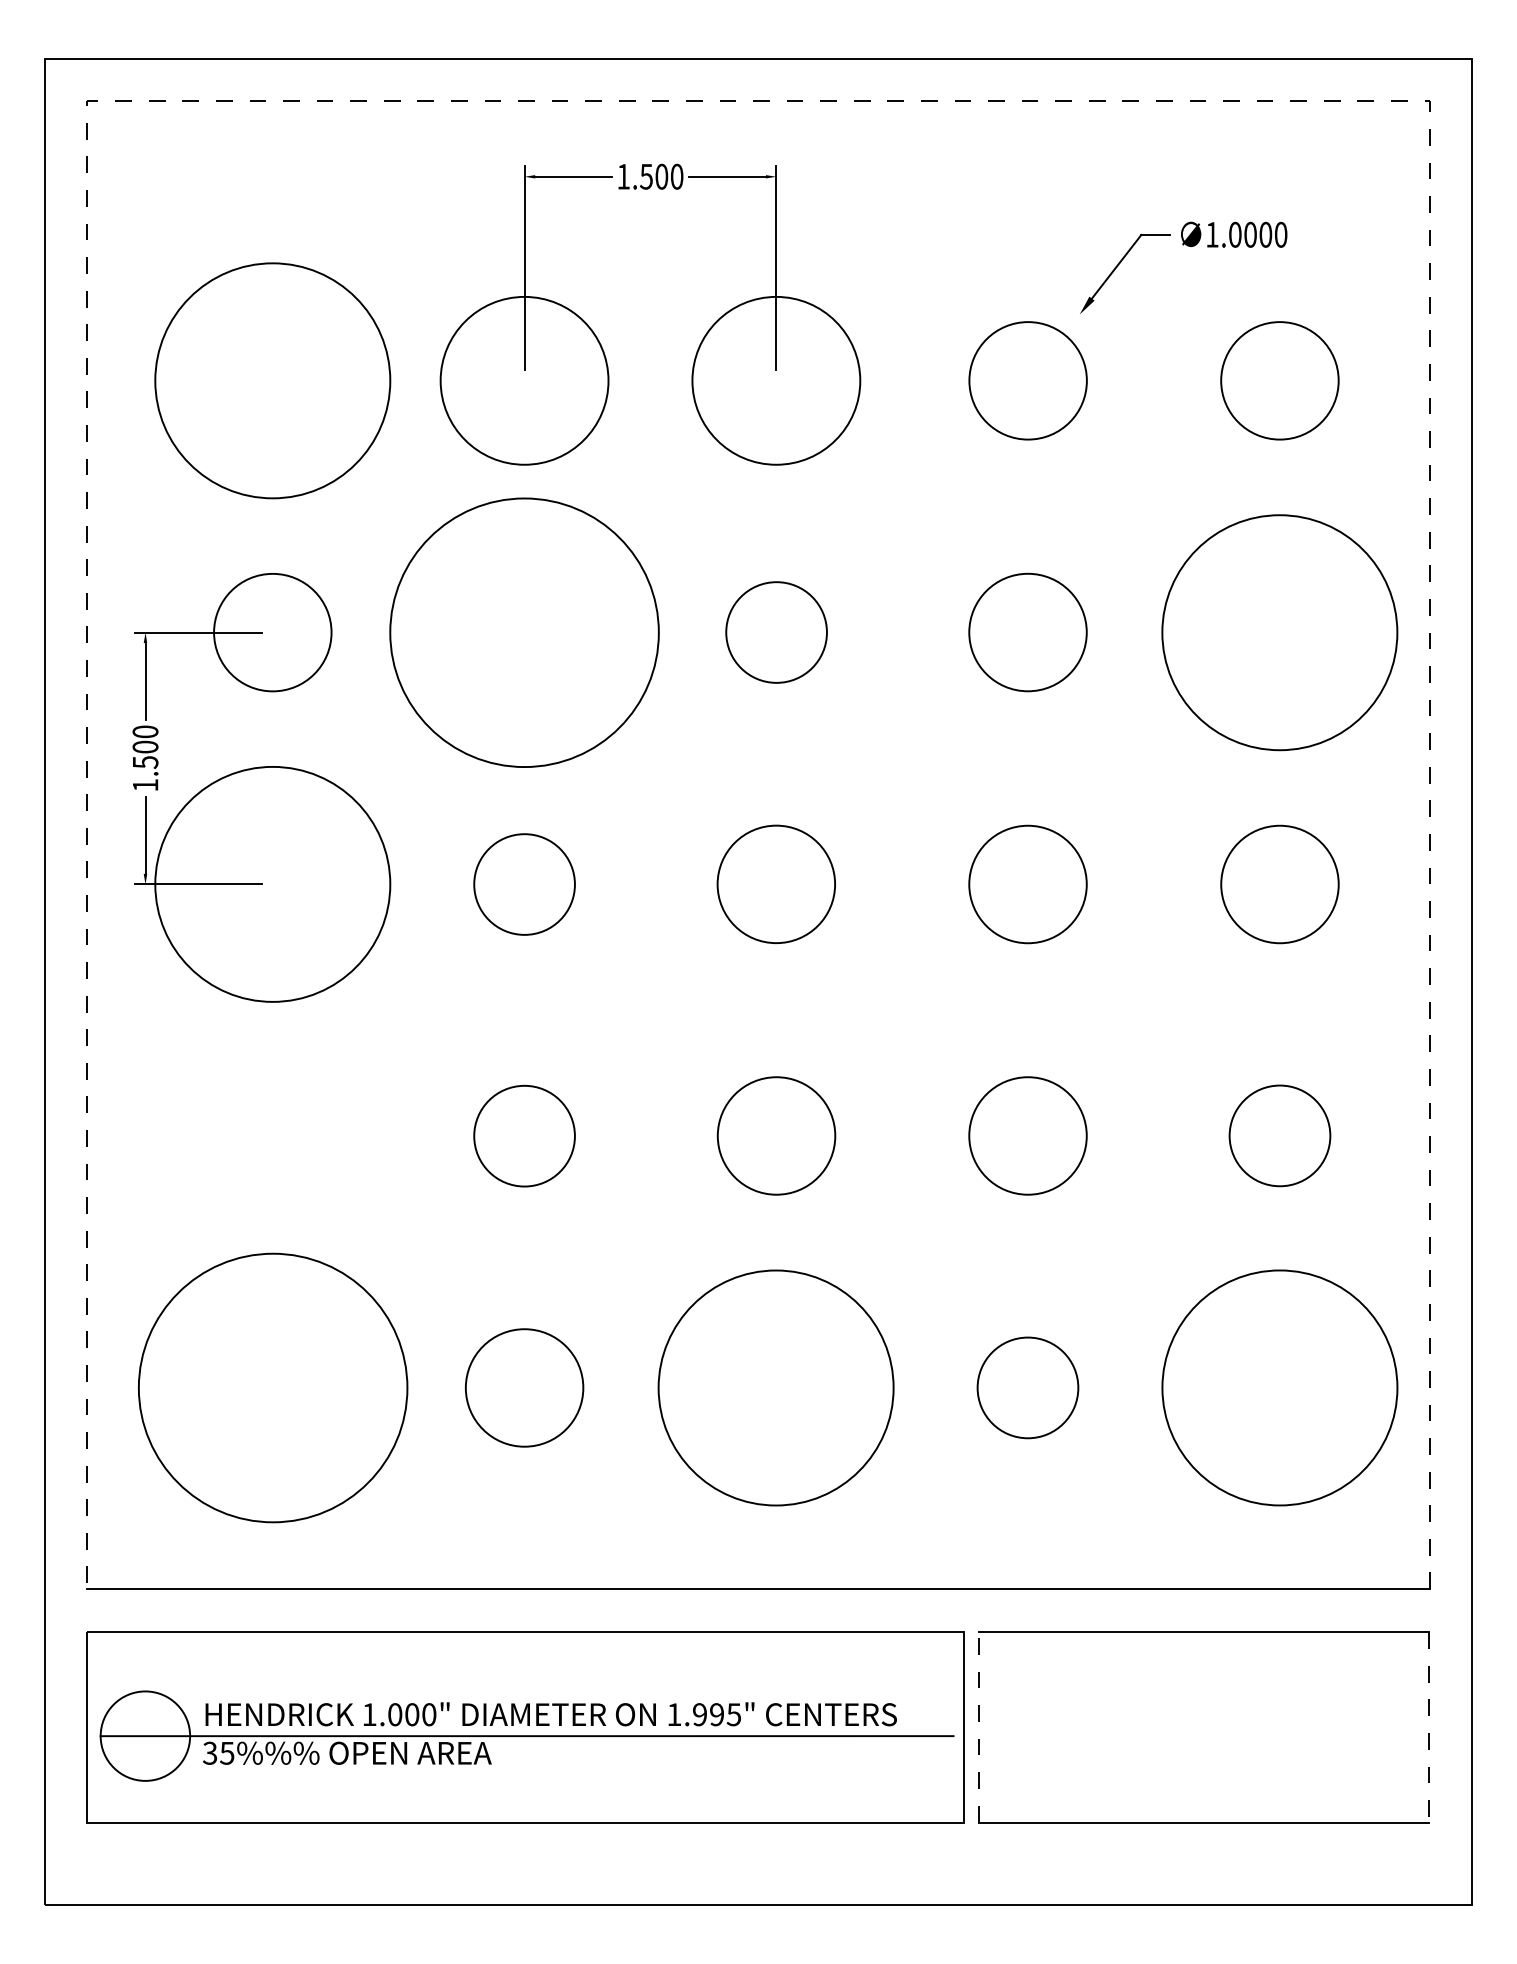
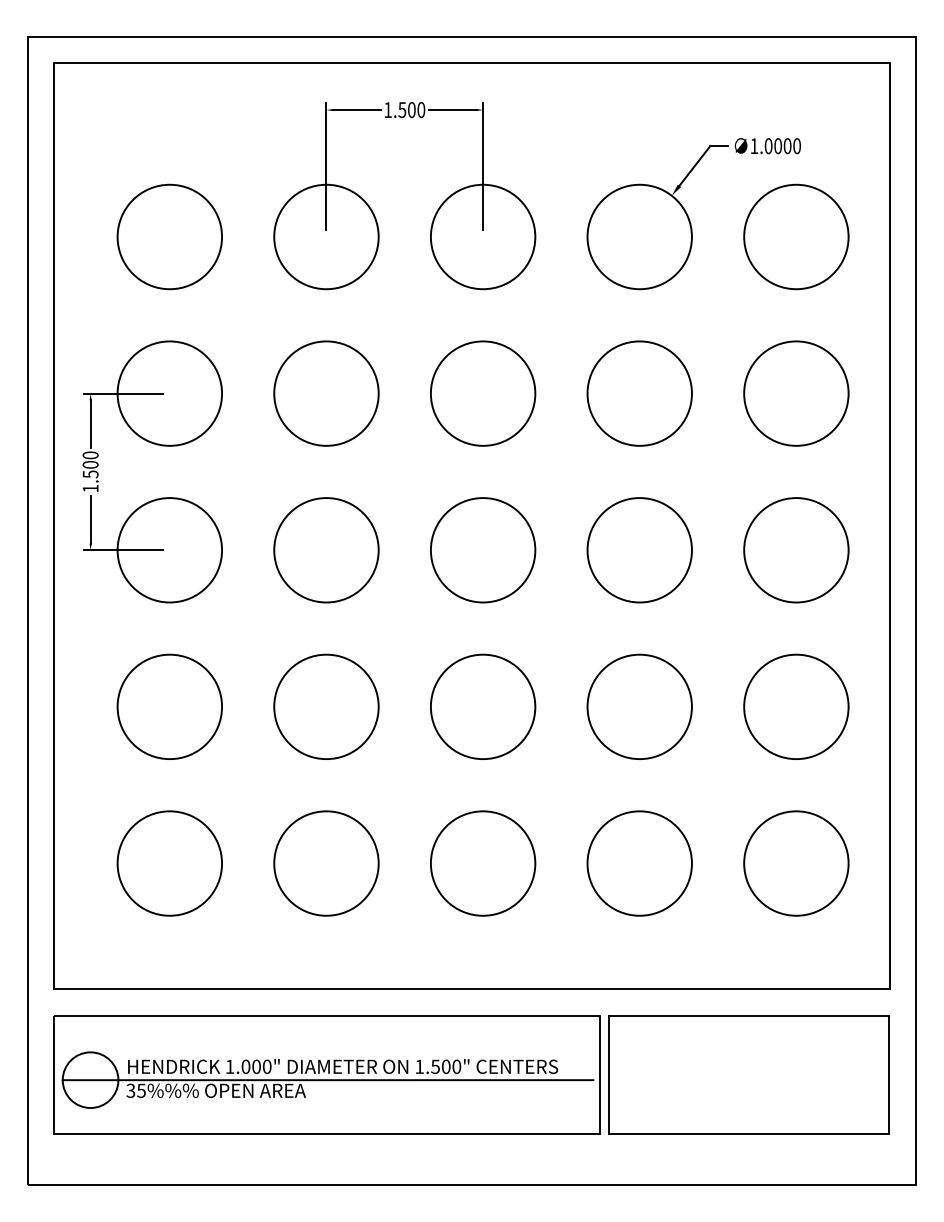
line: (759, 100) -> (472, 62), dashed -> solid
circle: (272, 380) -> (169, 236), size x0.71
circle: (1027, 380) -> (639, 236), size x1.43
circle: (1280, 380) -> (796, 236), size x1.43
circle: (272, 632) -> (169, 393), size x1.43
circle: (524, 632) -> (326, 393), size x0.62
circle: (776, 632) -> (483, 393), size x1.67
circle: (1027, 632) -> (639, 393), size x1.43
circle: (1280, 632) -> (796, 393), size x0.71
circle: (272, 884) -> (169, 550), size x0.71
circle: (524, 884) -> (326, 550), size x1.67
circle: (775, 884) -> (482, 550), size x1.43
circle: (1027, 884) -> (639, 550), size x1.43
circle: (1280, 884) -> (796, 550), size x1.43
circle: (272, 1135) -> (169, 706), added
circle: (524, 1135) -> (326, 706), size x1.67
circle: (776, 1135) -> (483, 706), size x1.43
circle: (1027, 1135) -> (639, 706), size x1.43
circle: (1280, 1135) -> (796, 706), size x1.67
circle: (272, 1387) -> (169, 863), size x0.62
circle: (524, 1387) -> (326, 863), size x1.43
circle: (776, 1387) -> (483, 863), size x0.71
circle: (1027, 1387) -> (639, 863), size x1.67
circle: (1280, 1387) -> (796, 863), size x0.71
text: (717, 1714) -> (446, 1066), 1.995" -> 1.500"
line: (979, 1727) -> (609, 1074), dashed -> solid
line: (1429, 1728) -> (889, 1075), dashed -> solid

